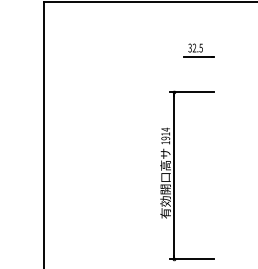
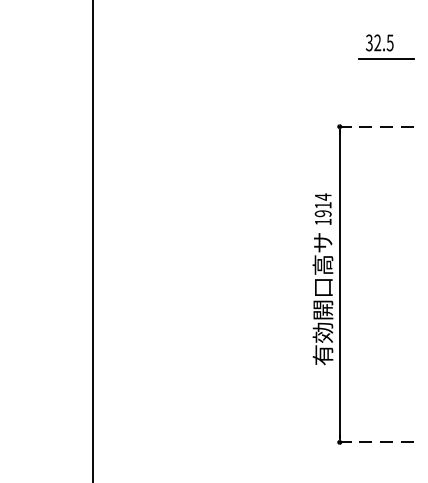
line: (191, 92) -> (371, 126), solid -> dashed
line: (191, 259) -> (371, 442), solid -> dashed

